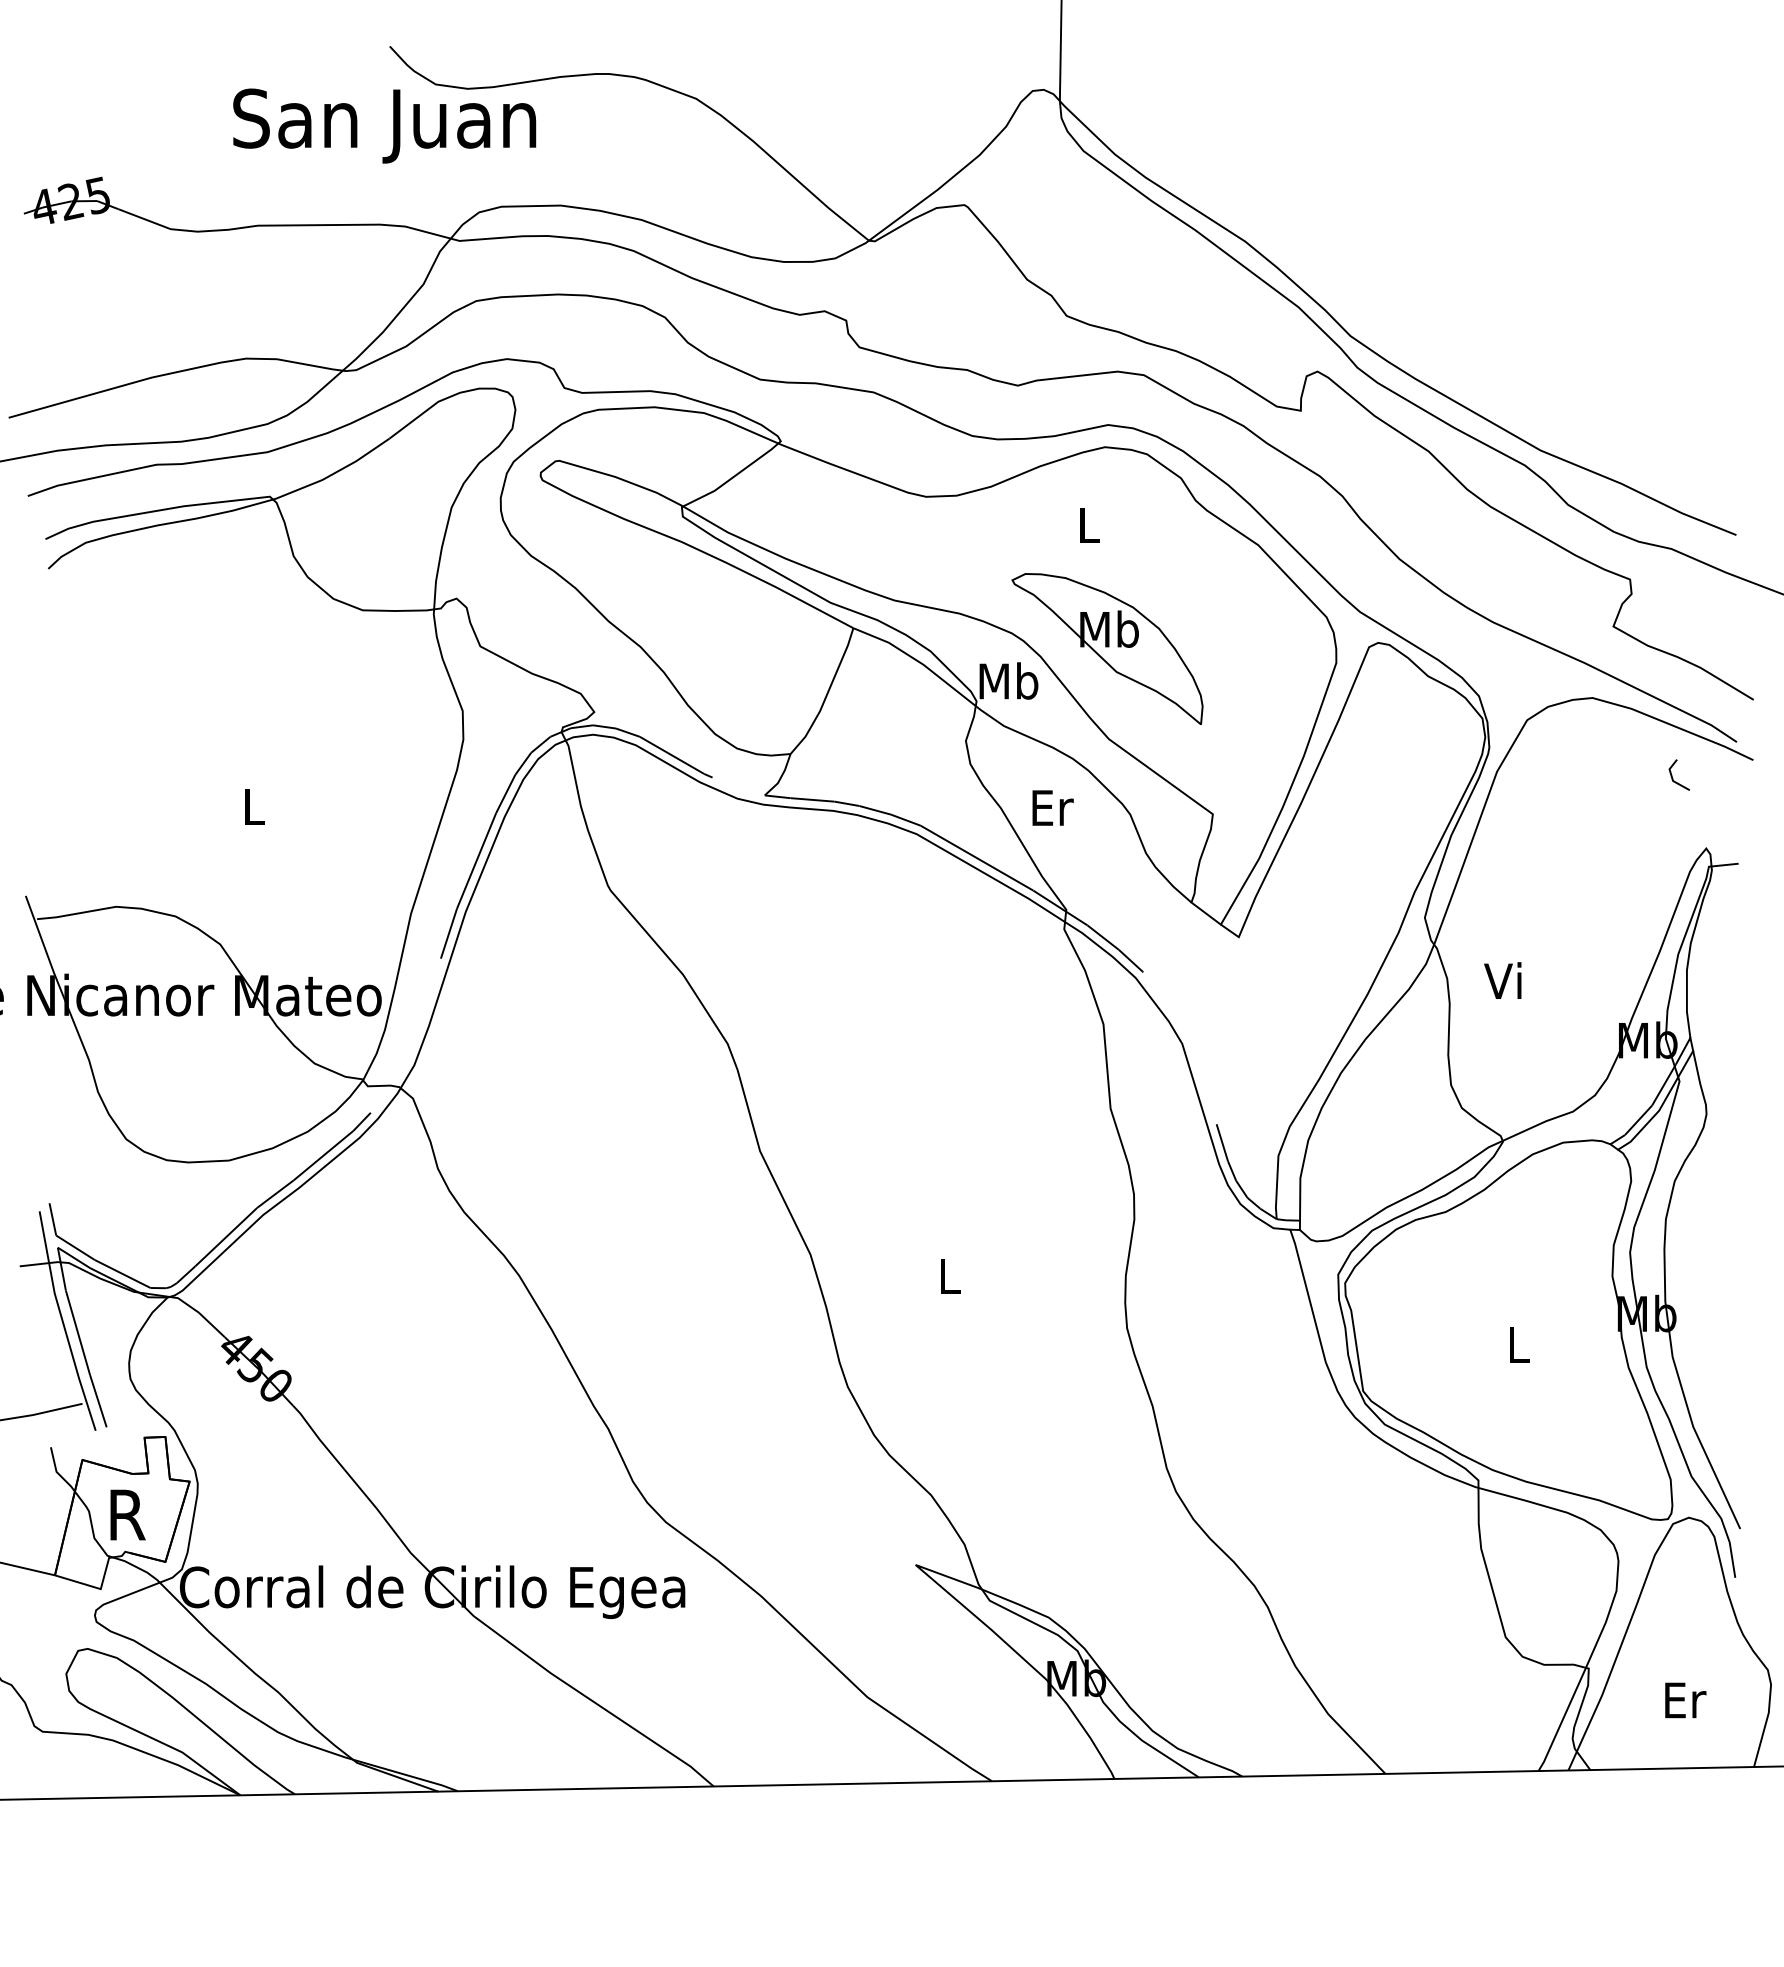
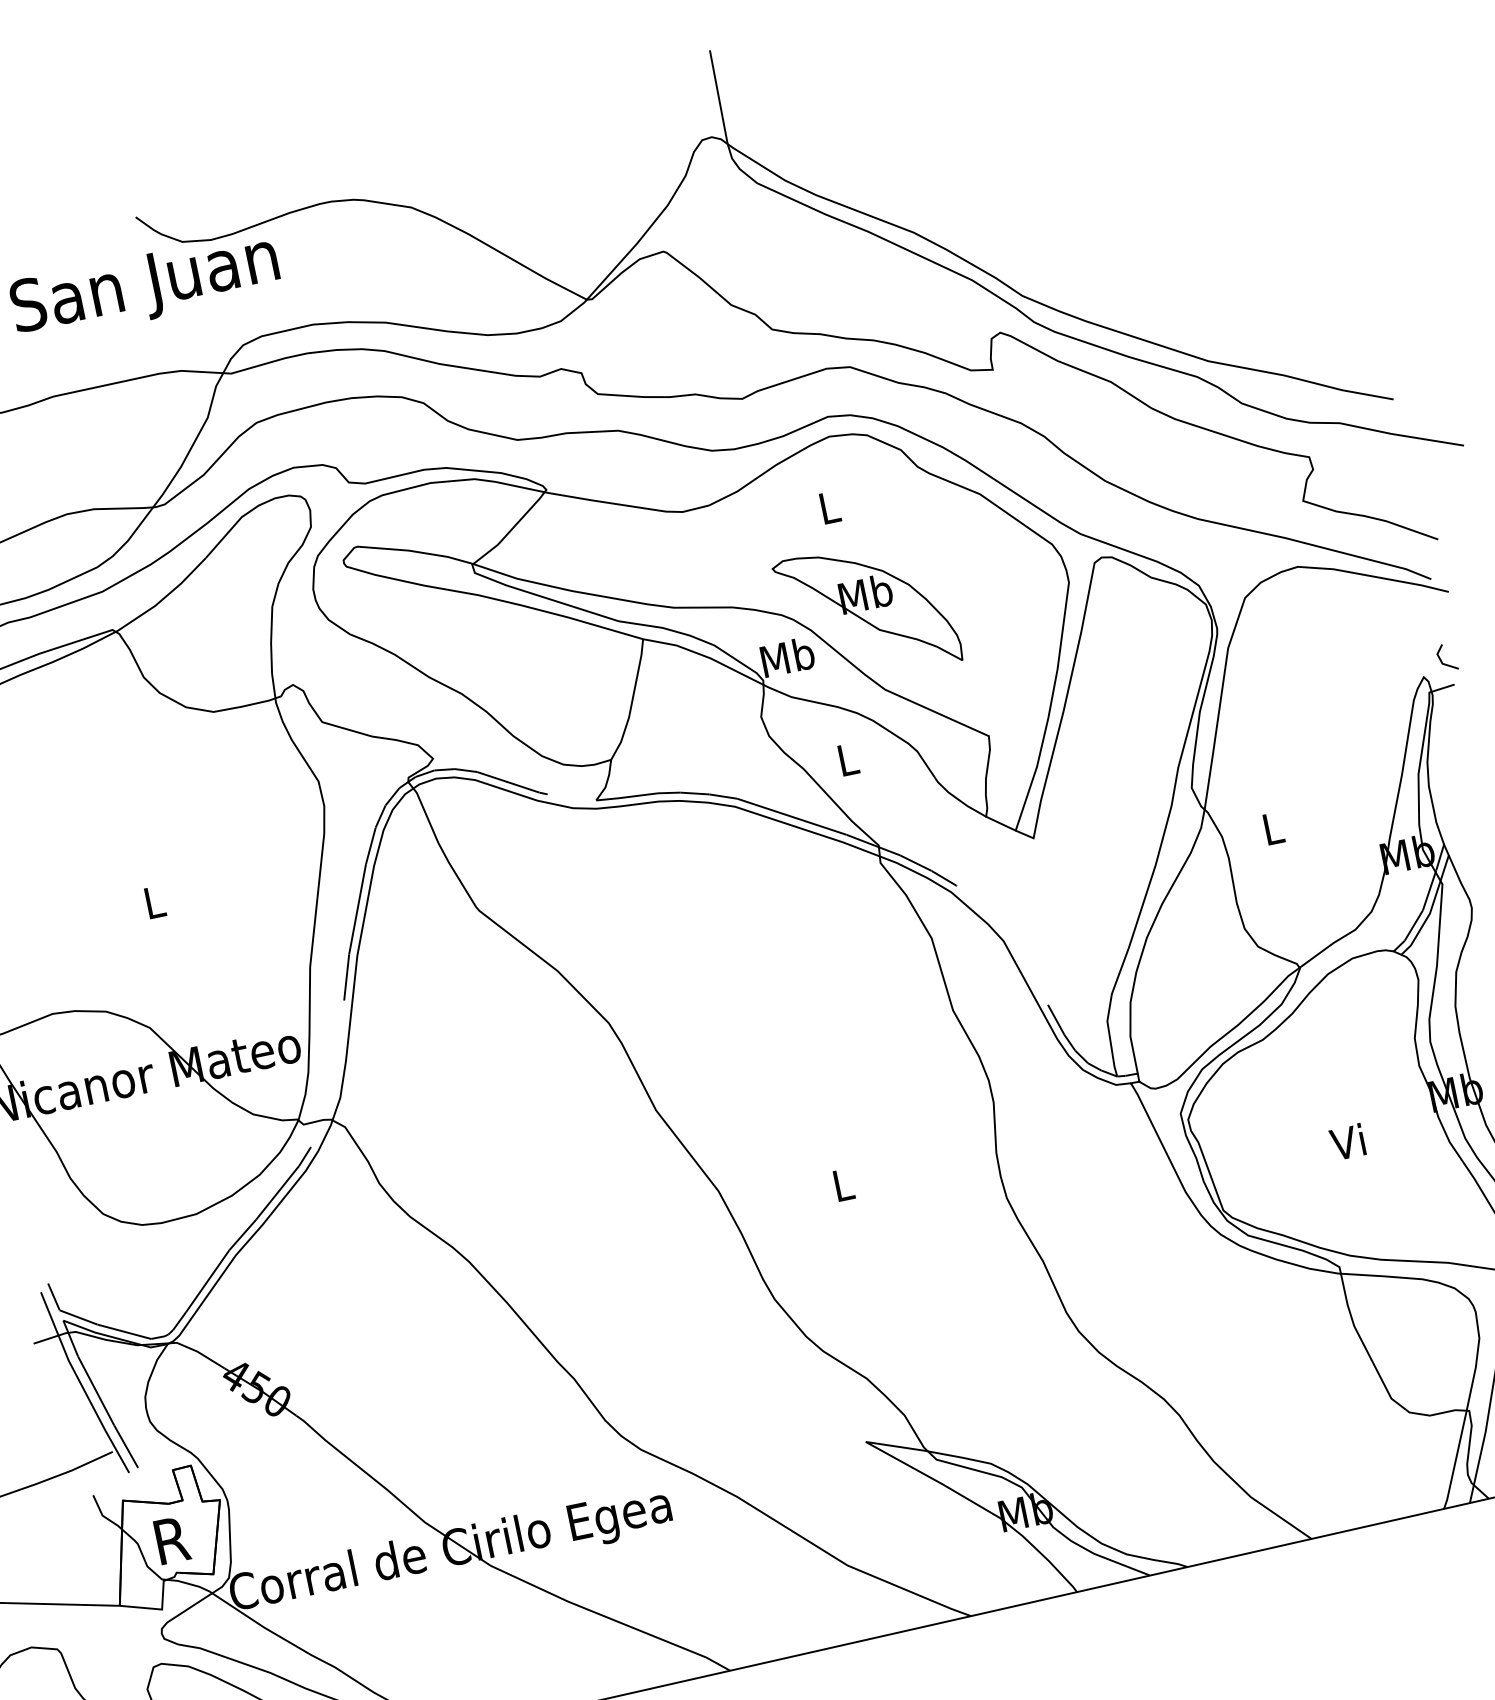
line: (1672, 775) -> (1441, 659), moved
text: (1052, 807) -> (848, 759), Er -> L
text: (1502, 980) -> (1270, 828), Vi -> L
text: (1515, 1343) -> (1347, 1141), L -> Vi

